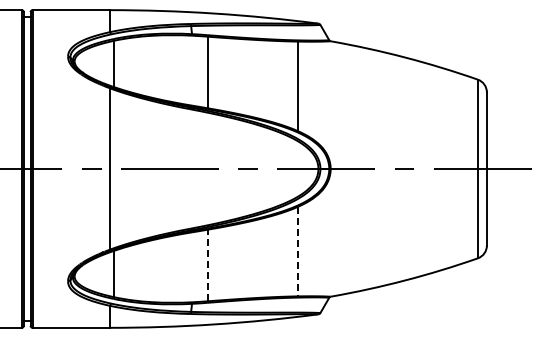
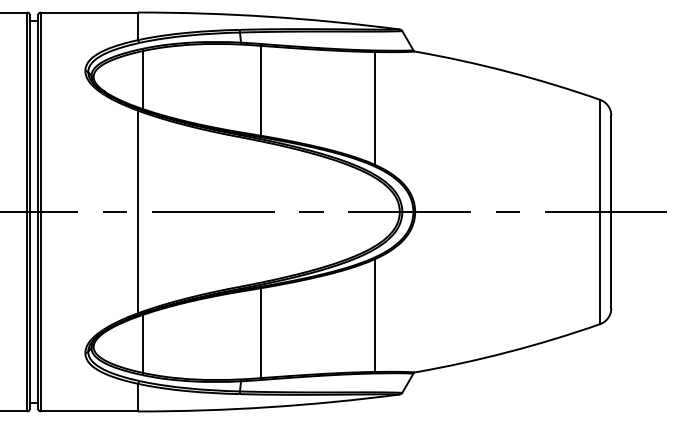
line: (298, 251) -> (374, 315), dashed -> solid
line: (207, 265) -> (260, 333), dashed -> solid

